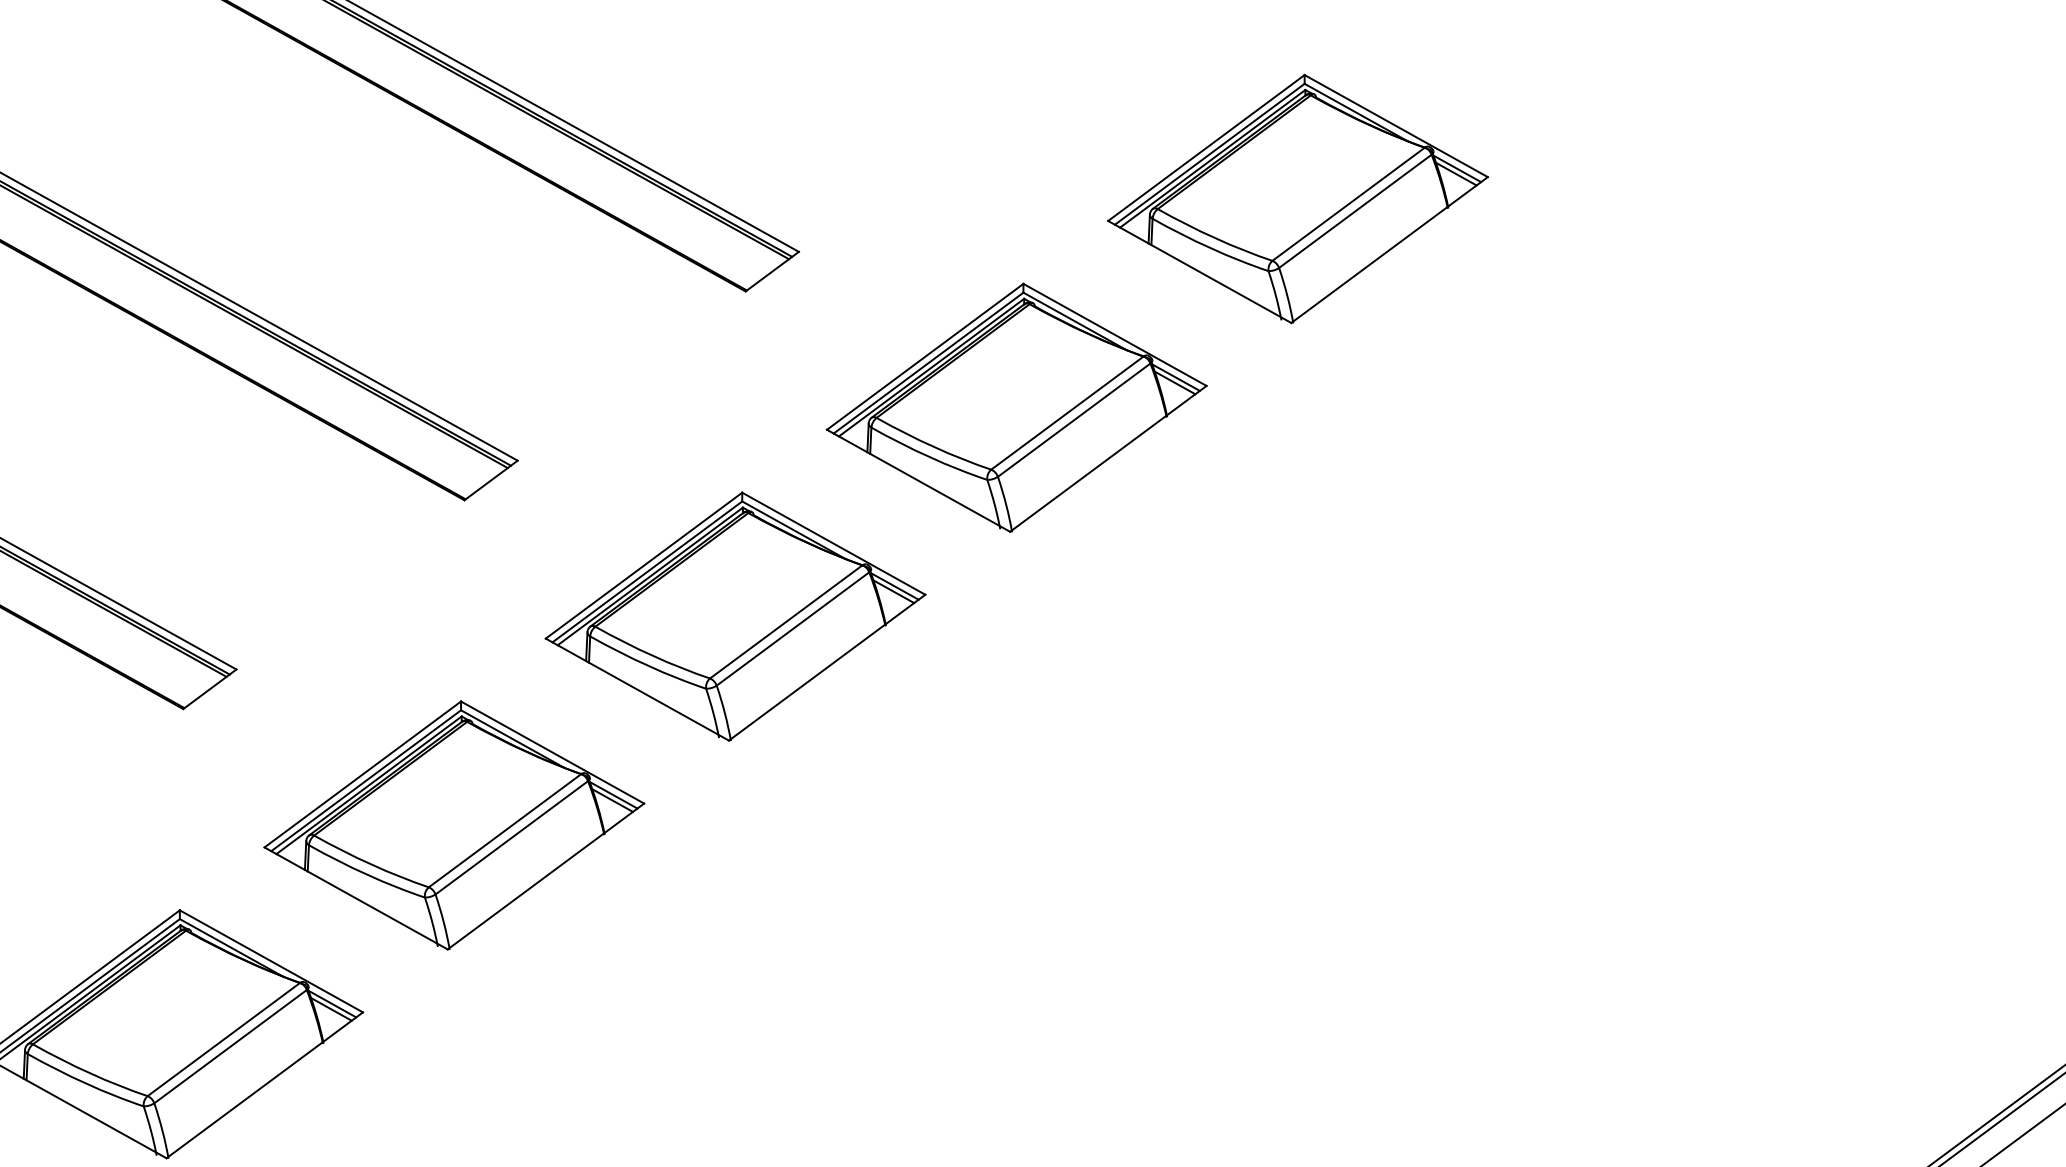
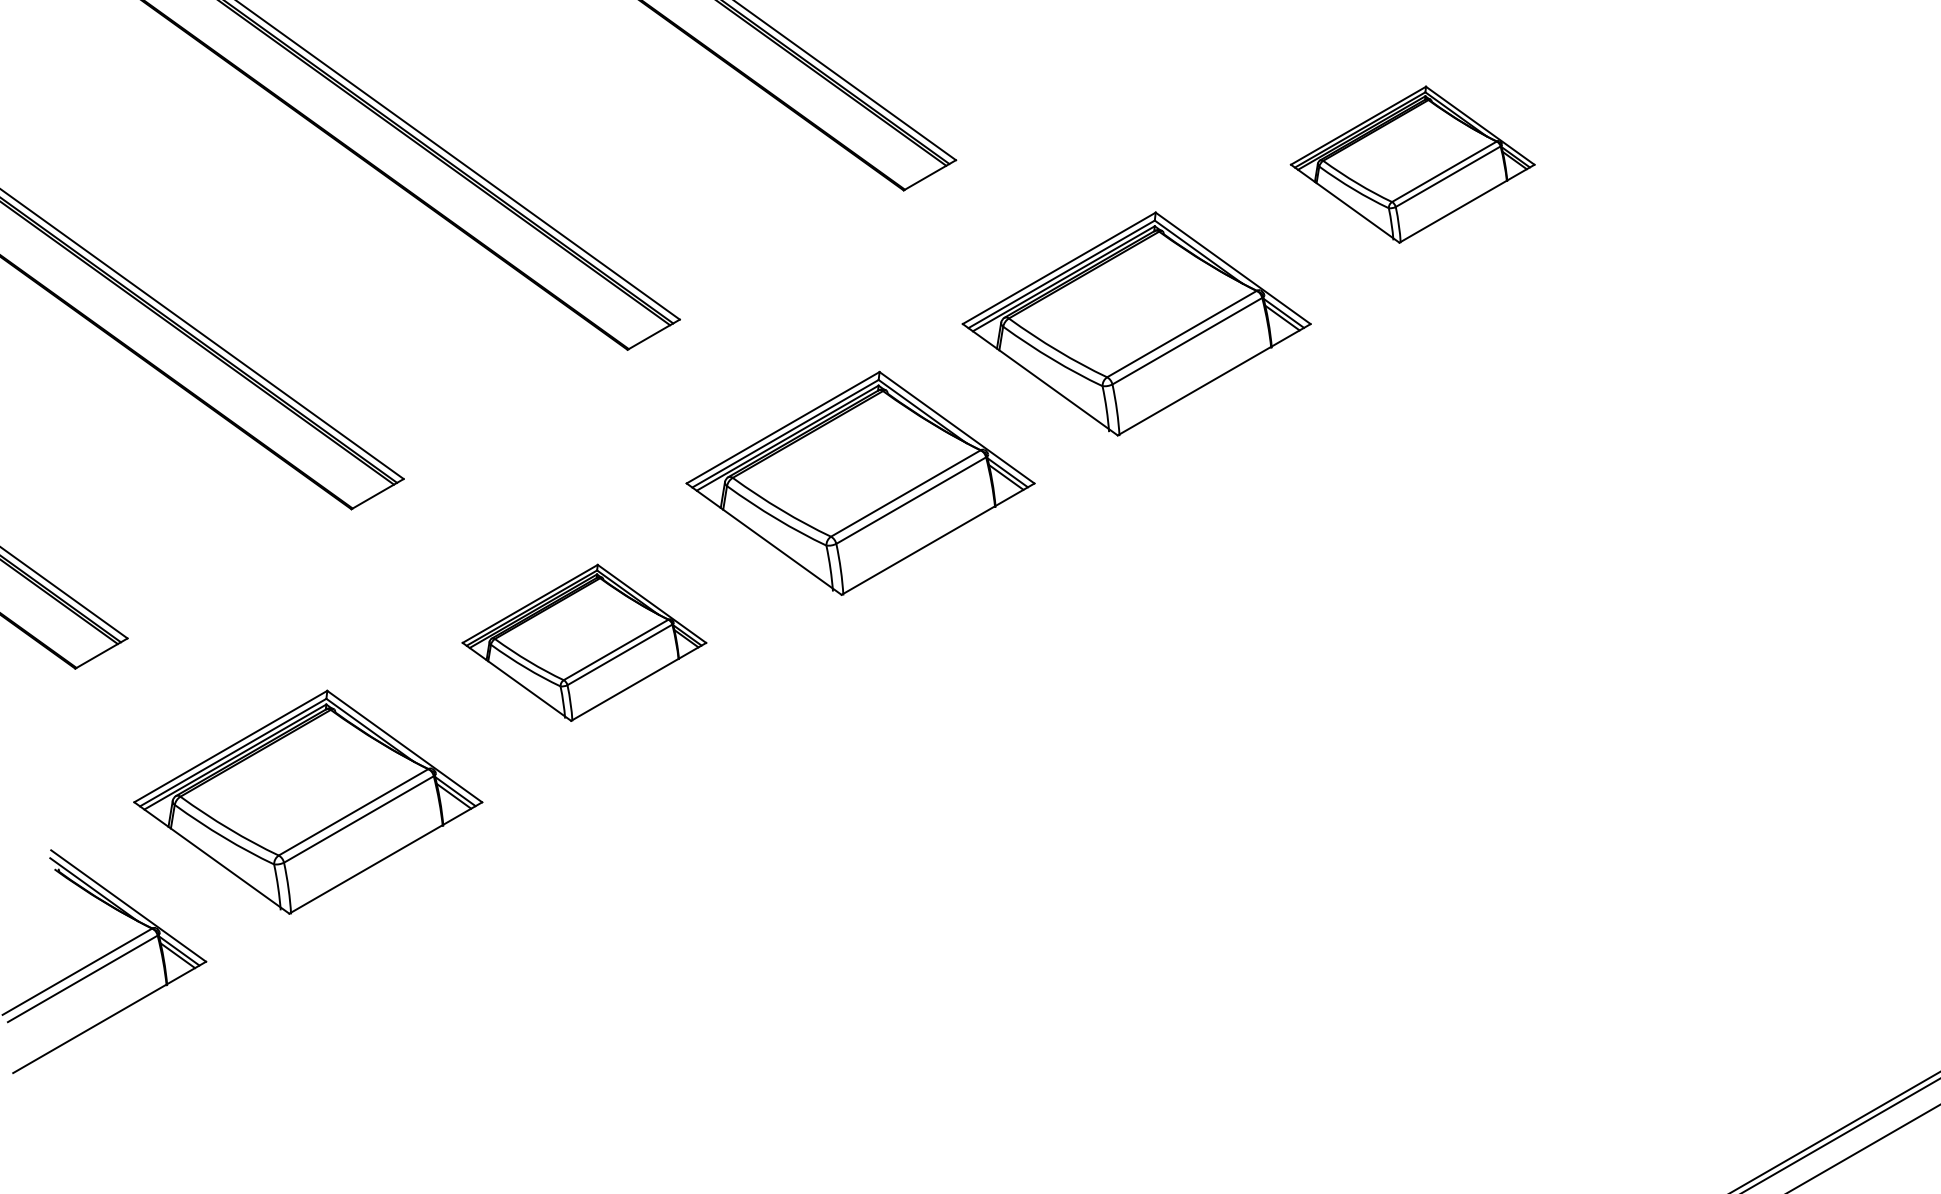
part: (1297, 198) -> (1412, 164), size x0.7
part: (454, 825) -> (584, 642), size x0.7

